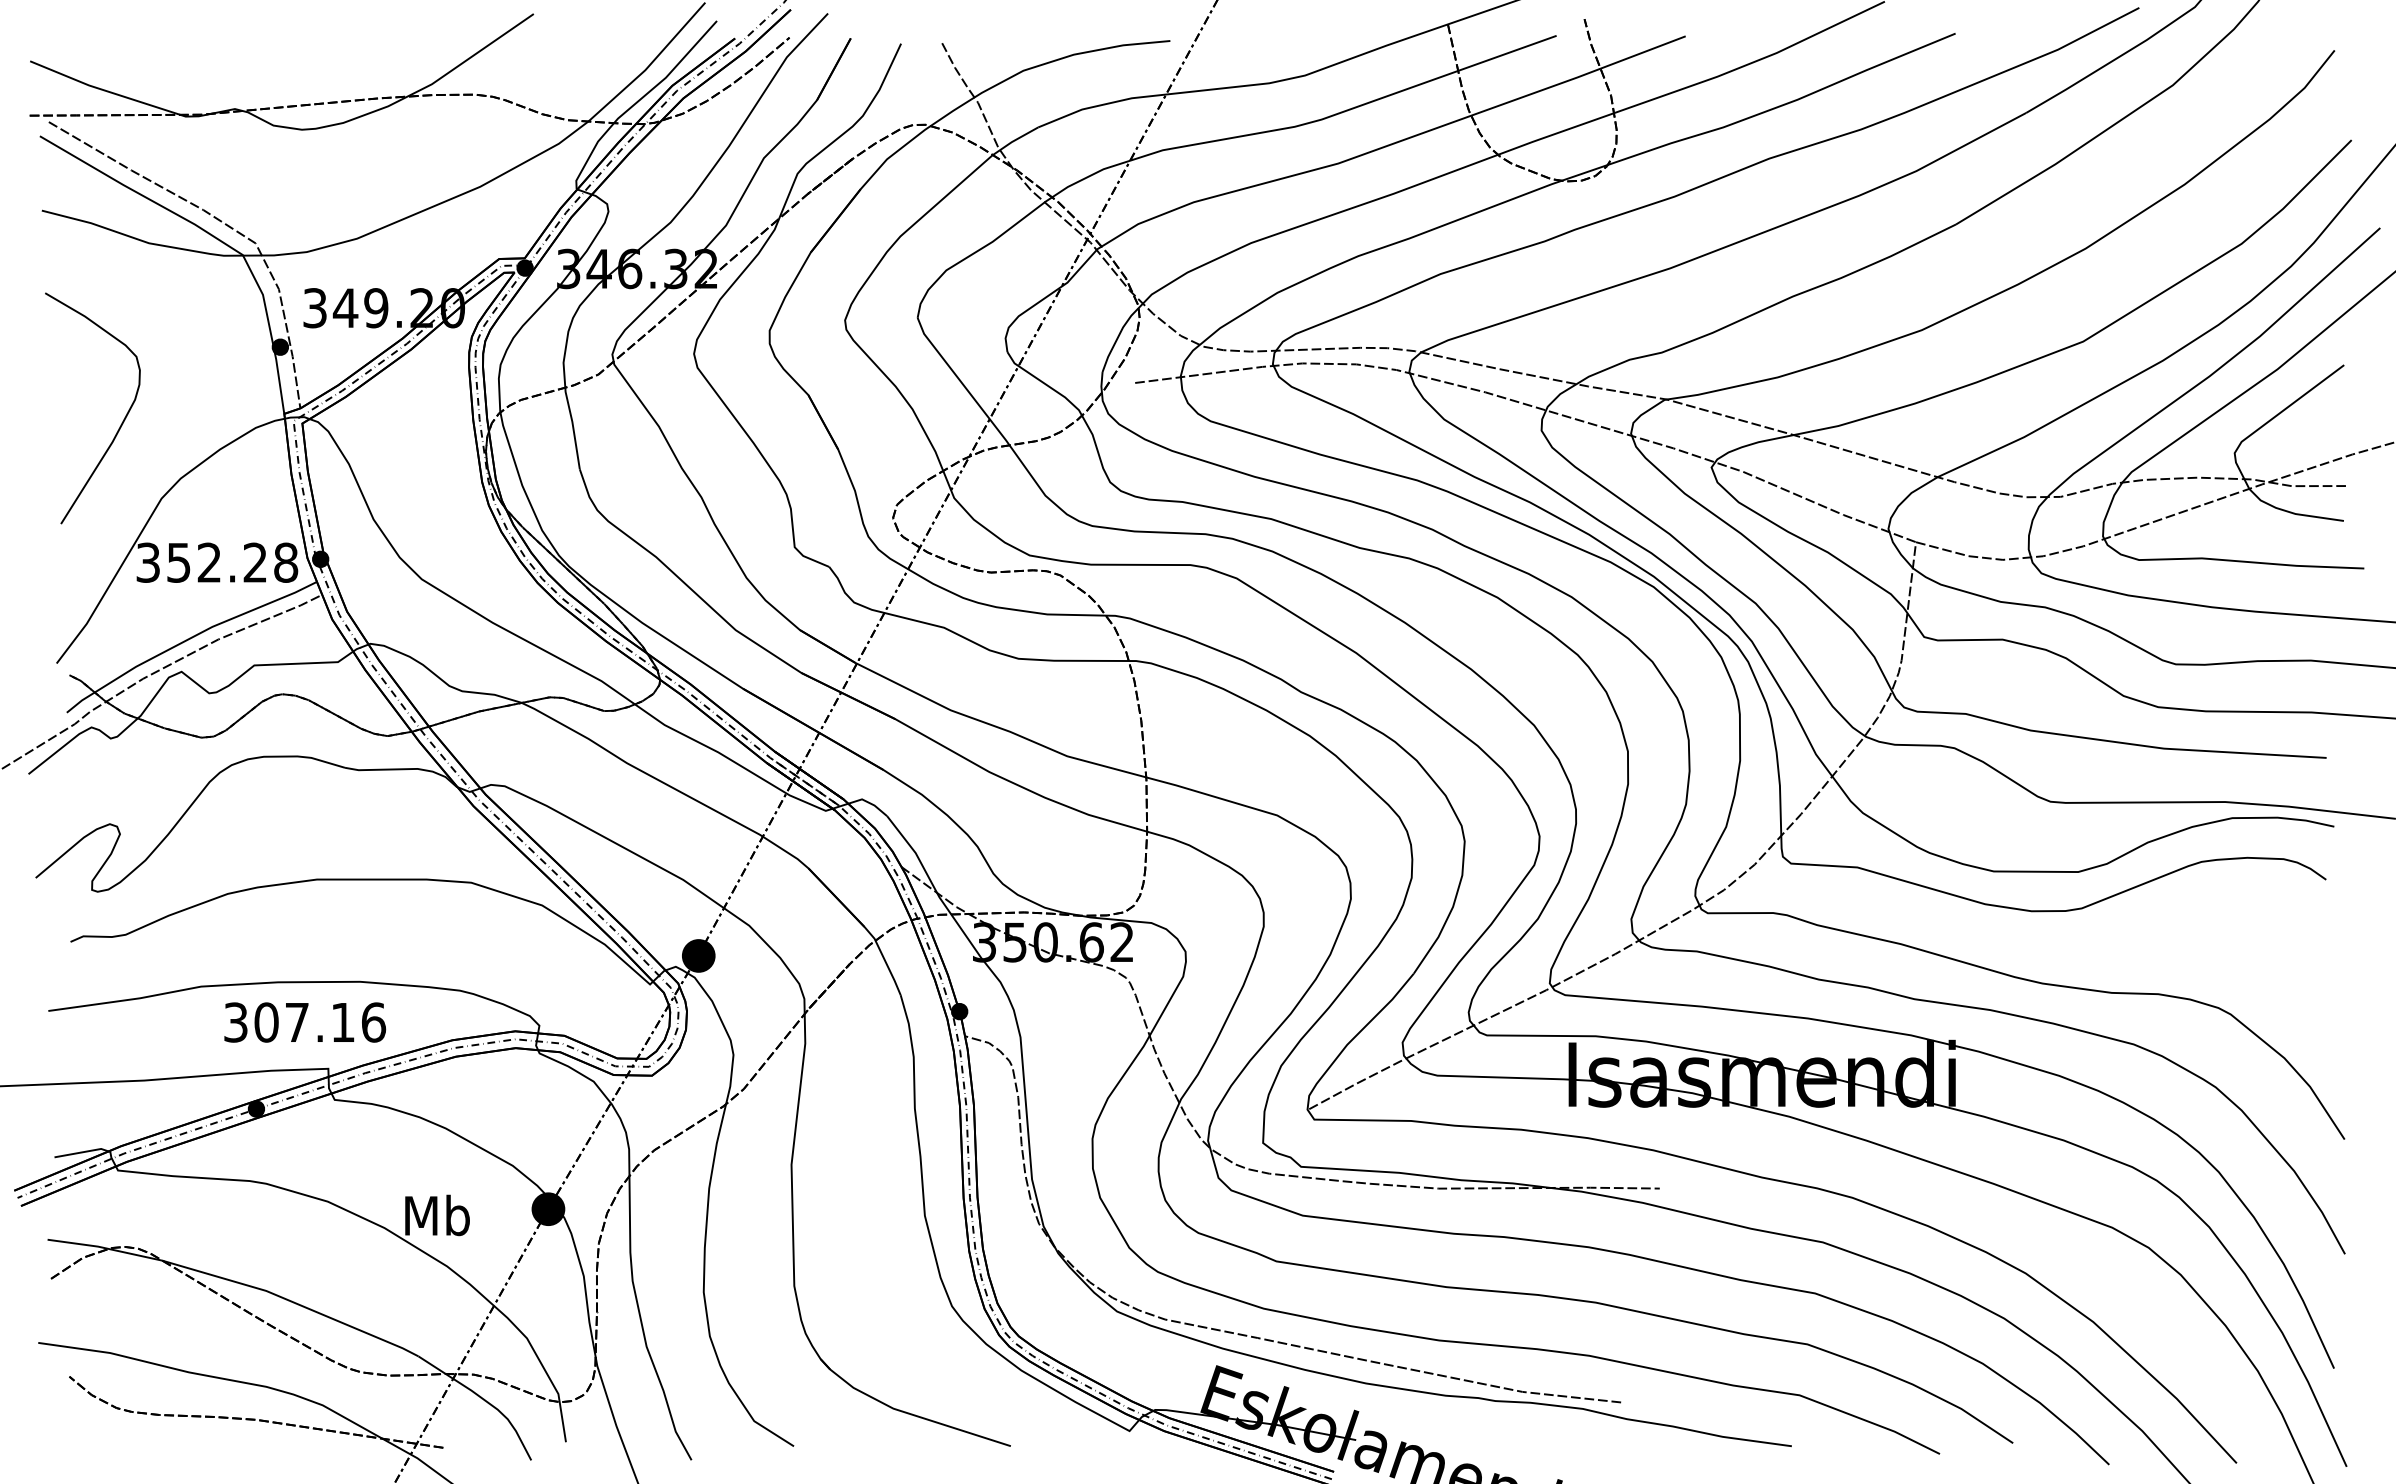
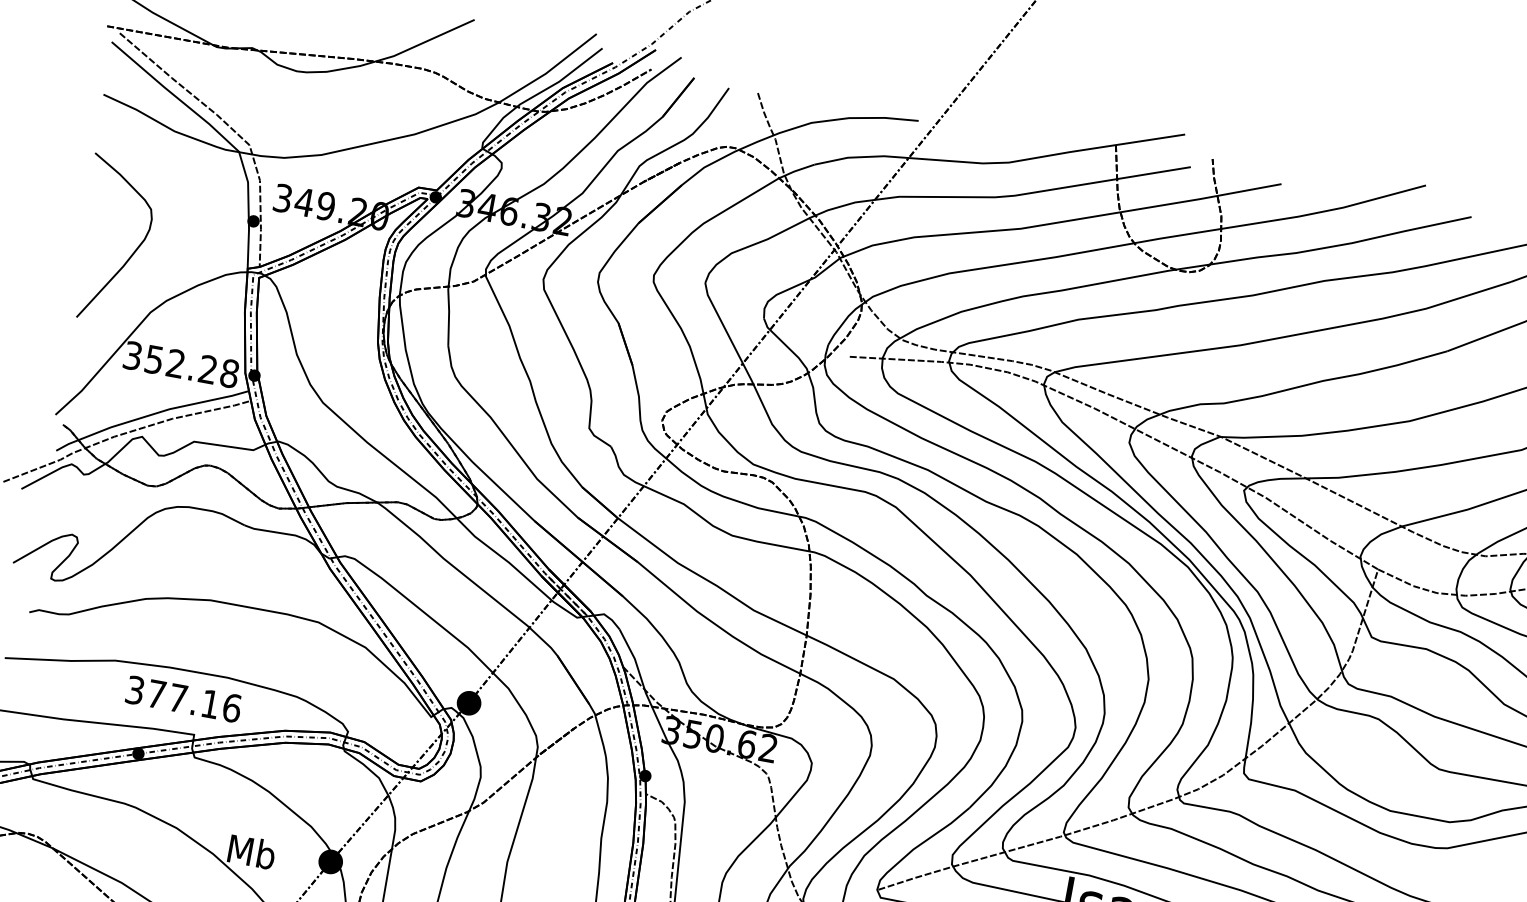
text: (266, 1022) -> (156, 694), 307.16 -> 377.16

